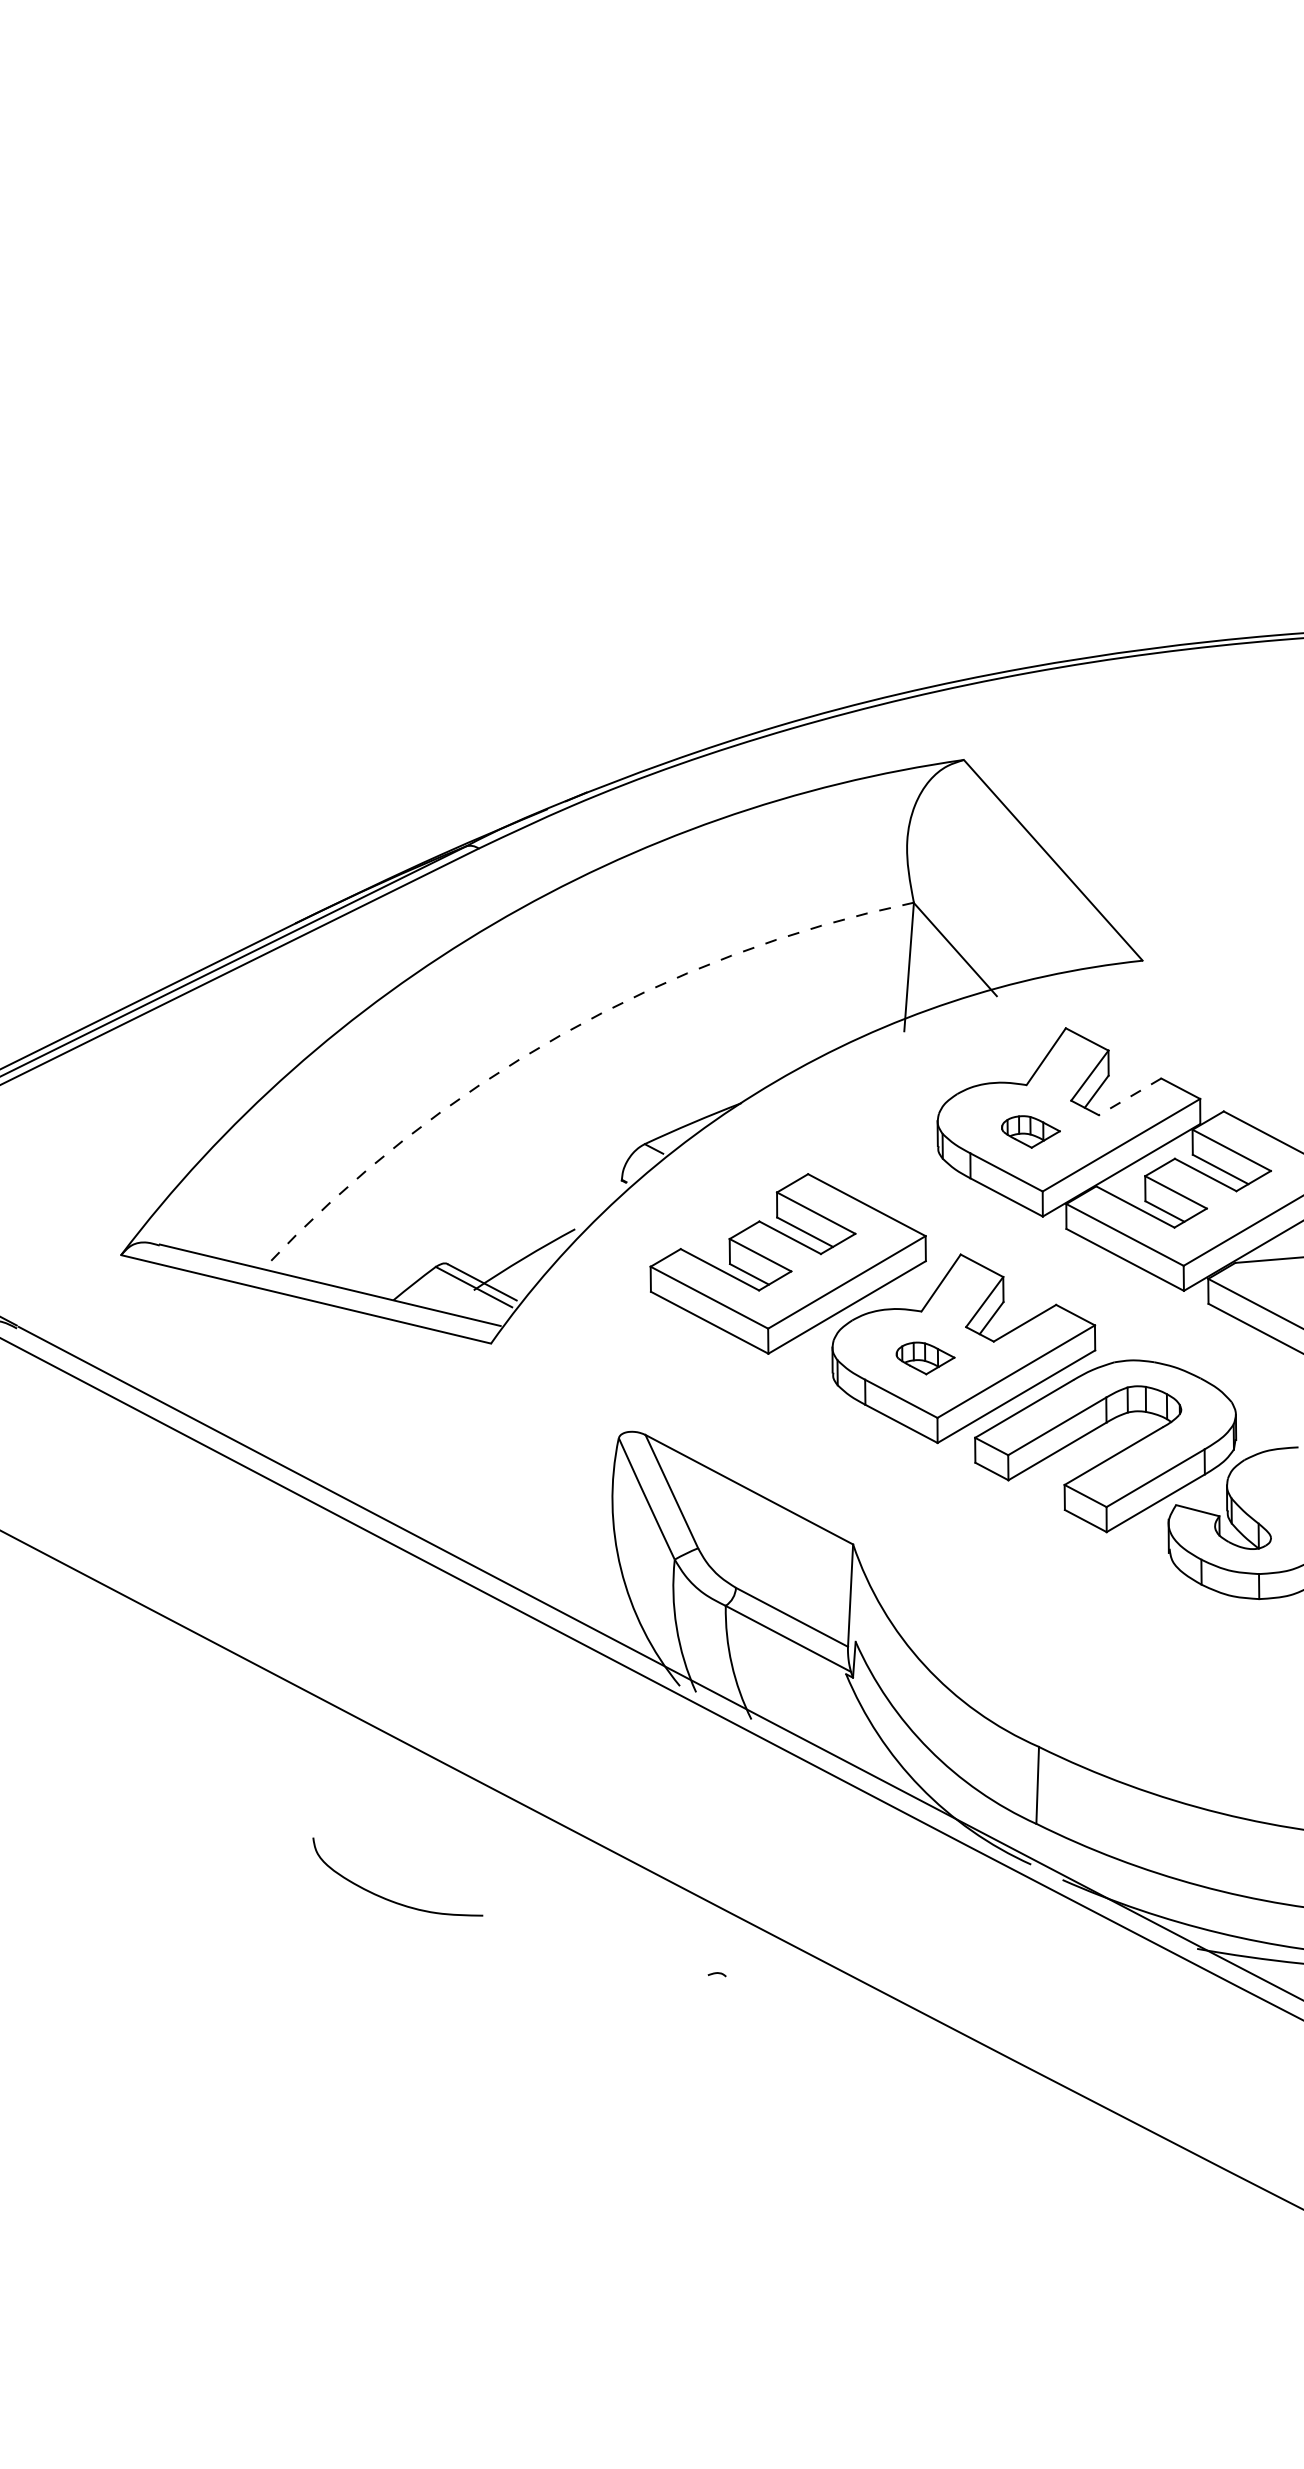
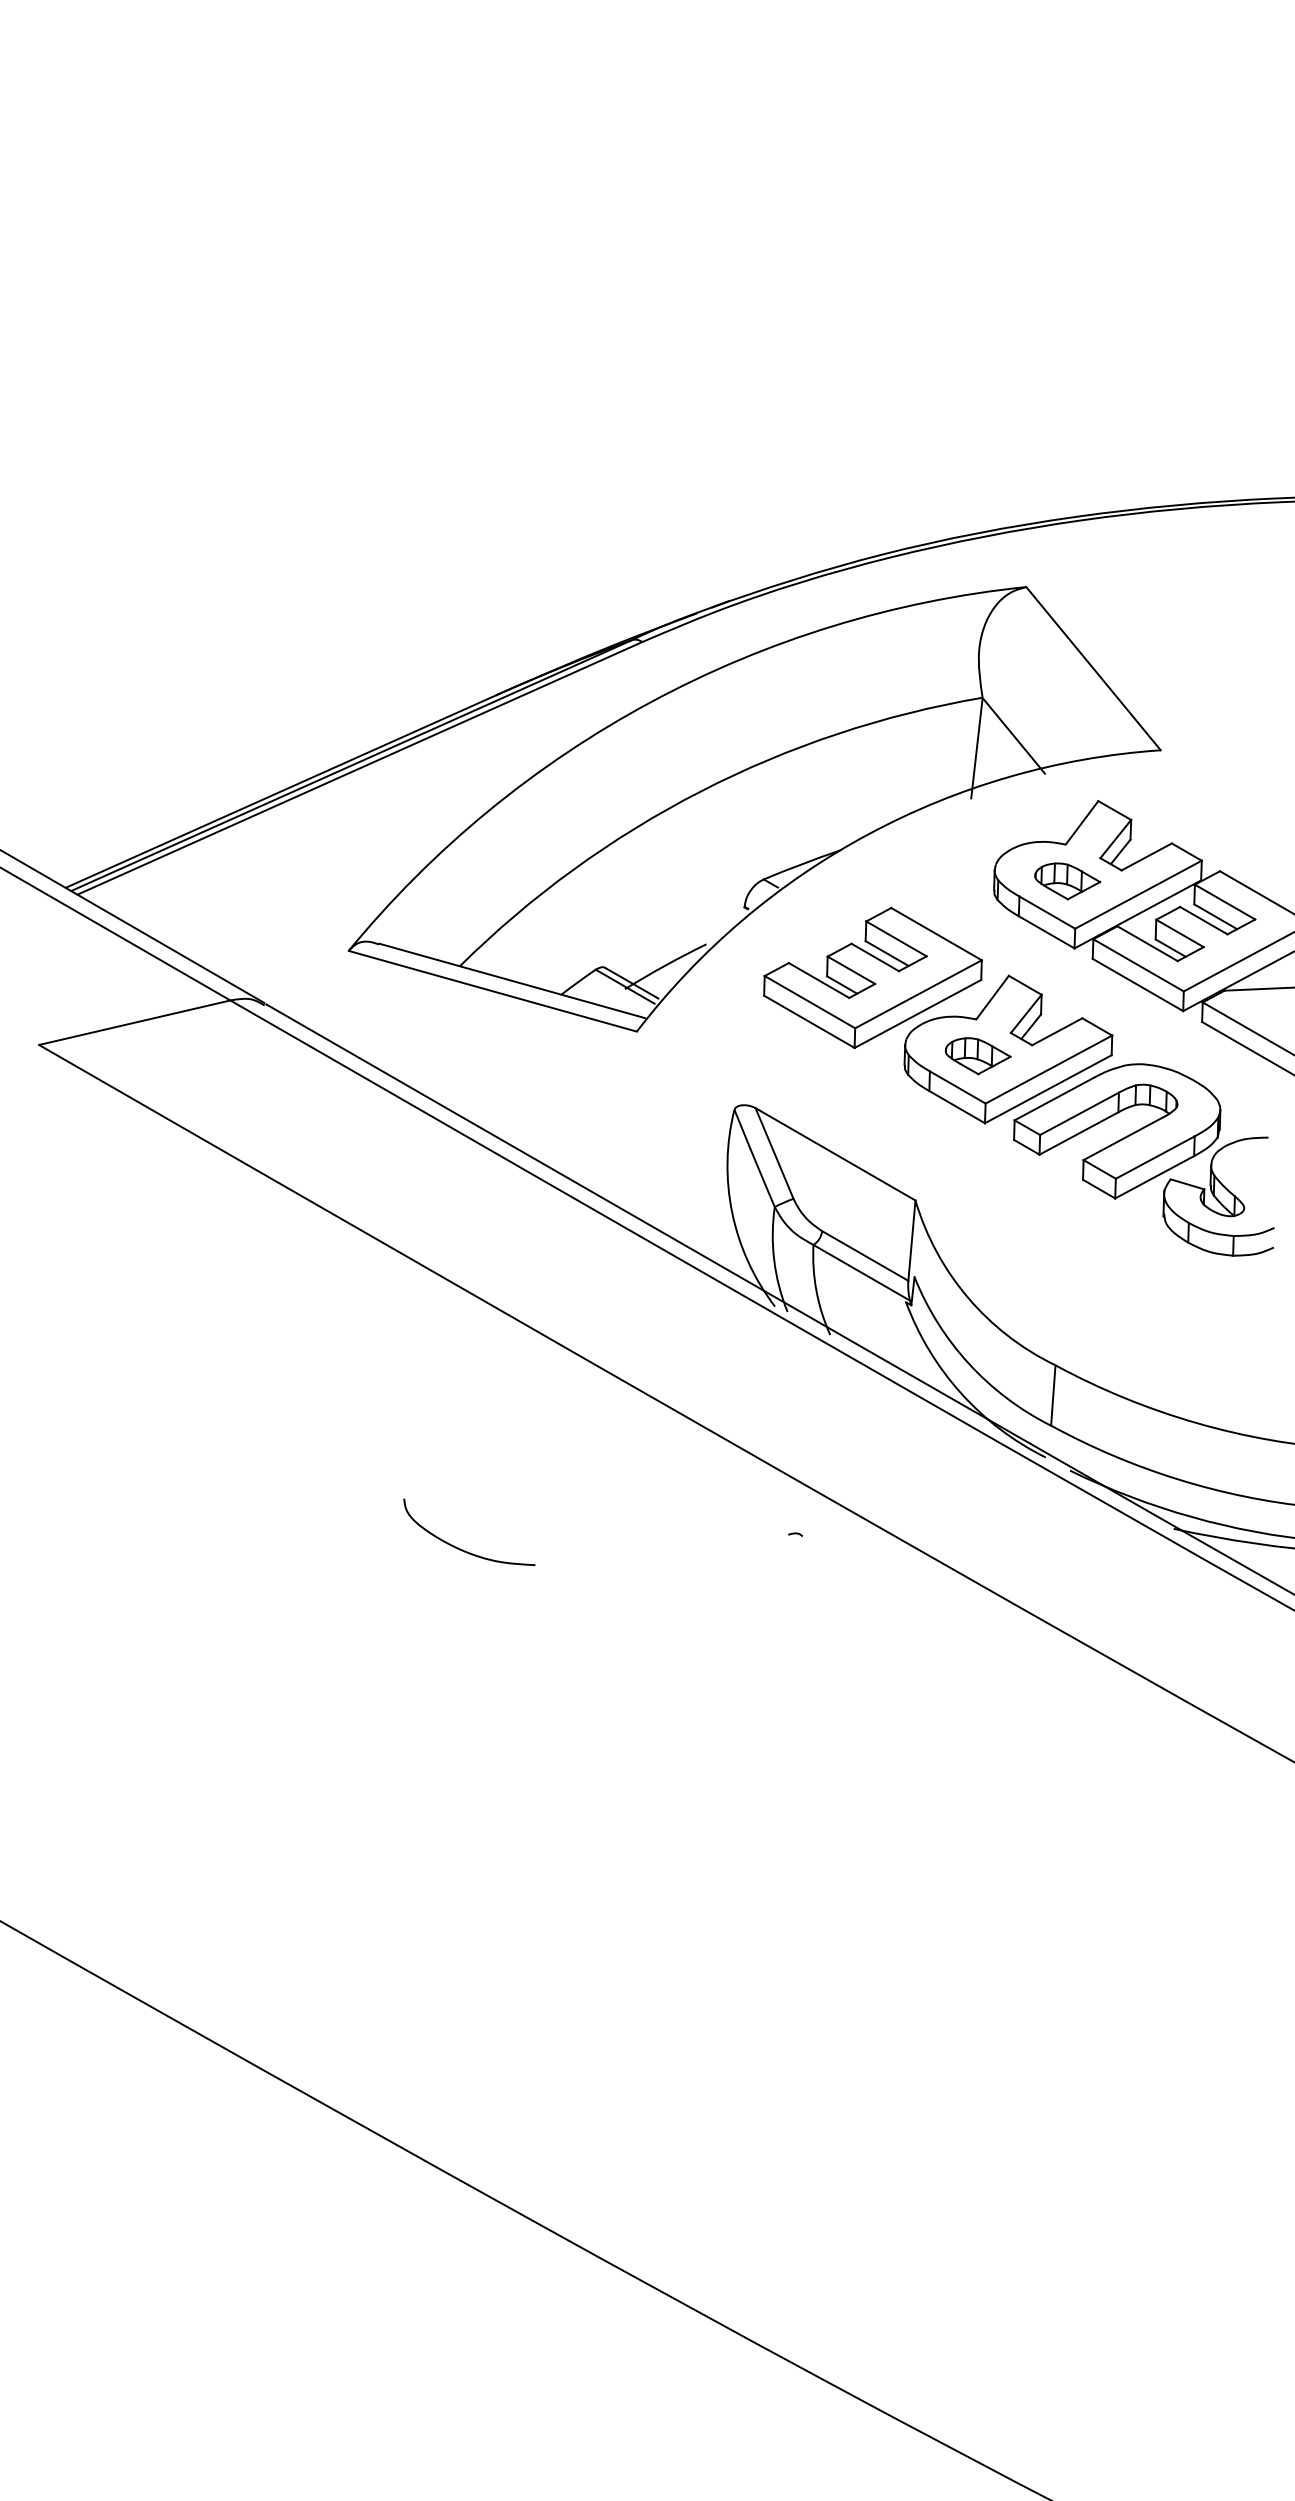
arc: (560, 1035) -> (700, 791), dashed -> solid
line: (1129, 1097) -> (1146, 857), dashed -> solid
part: (1030, 1131) -> (1067, 881), size x1.43
part: (924, 1358) -> (977, 1056), size x1.43
curve: (387, 1898) -> (460, 1548), moved

